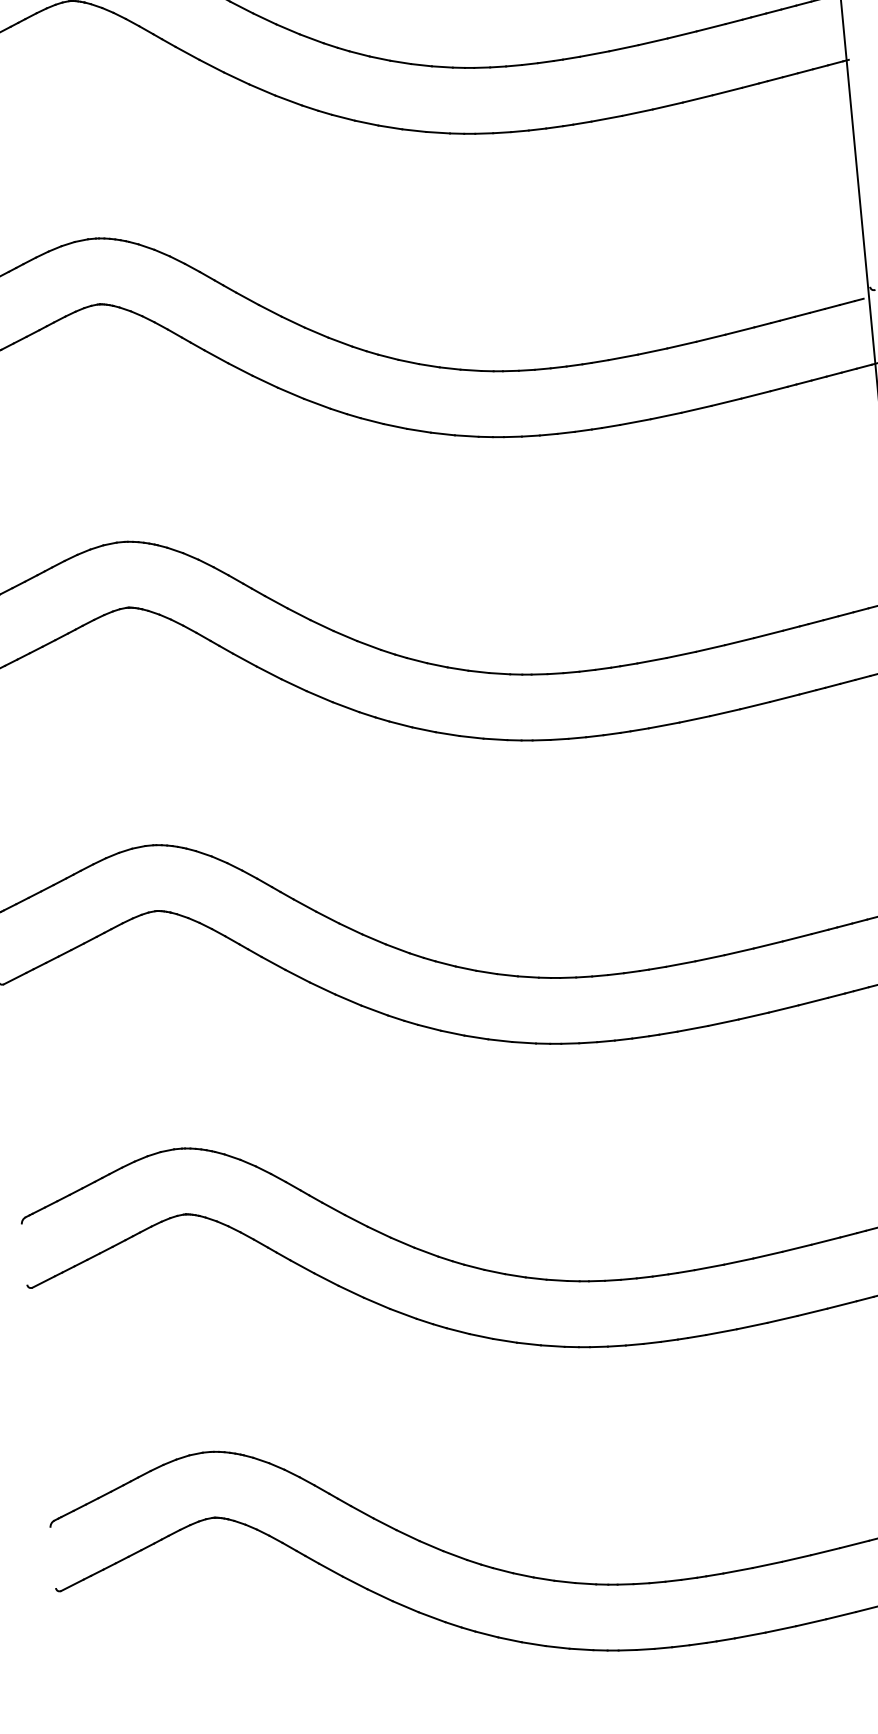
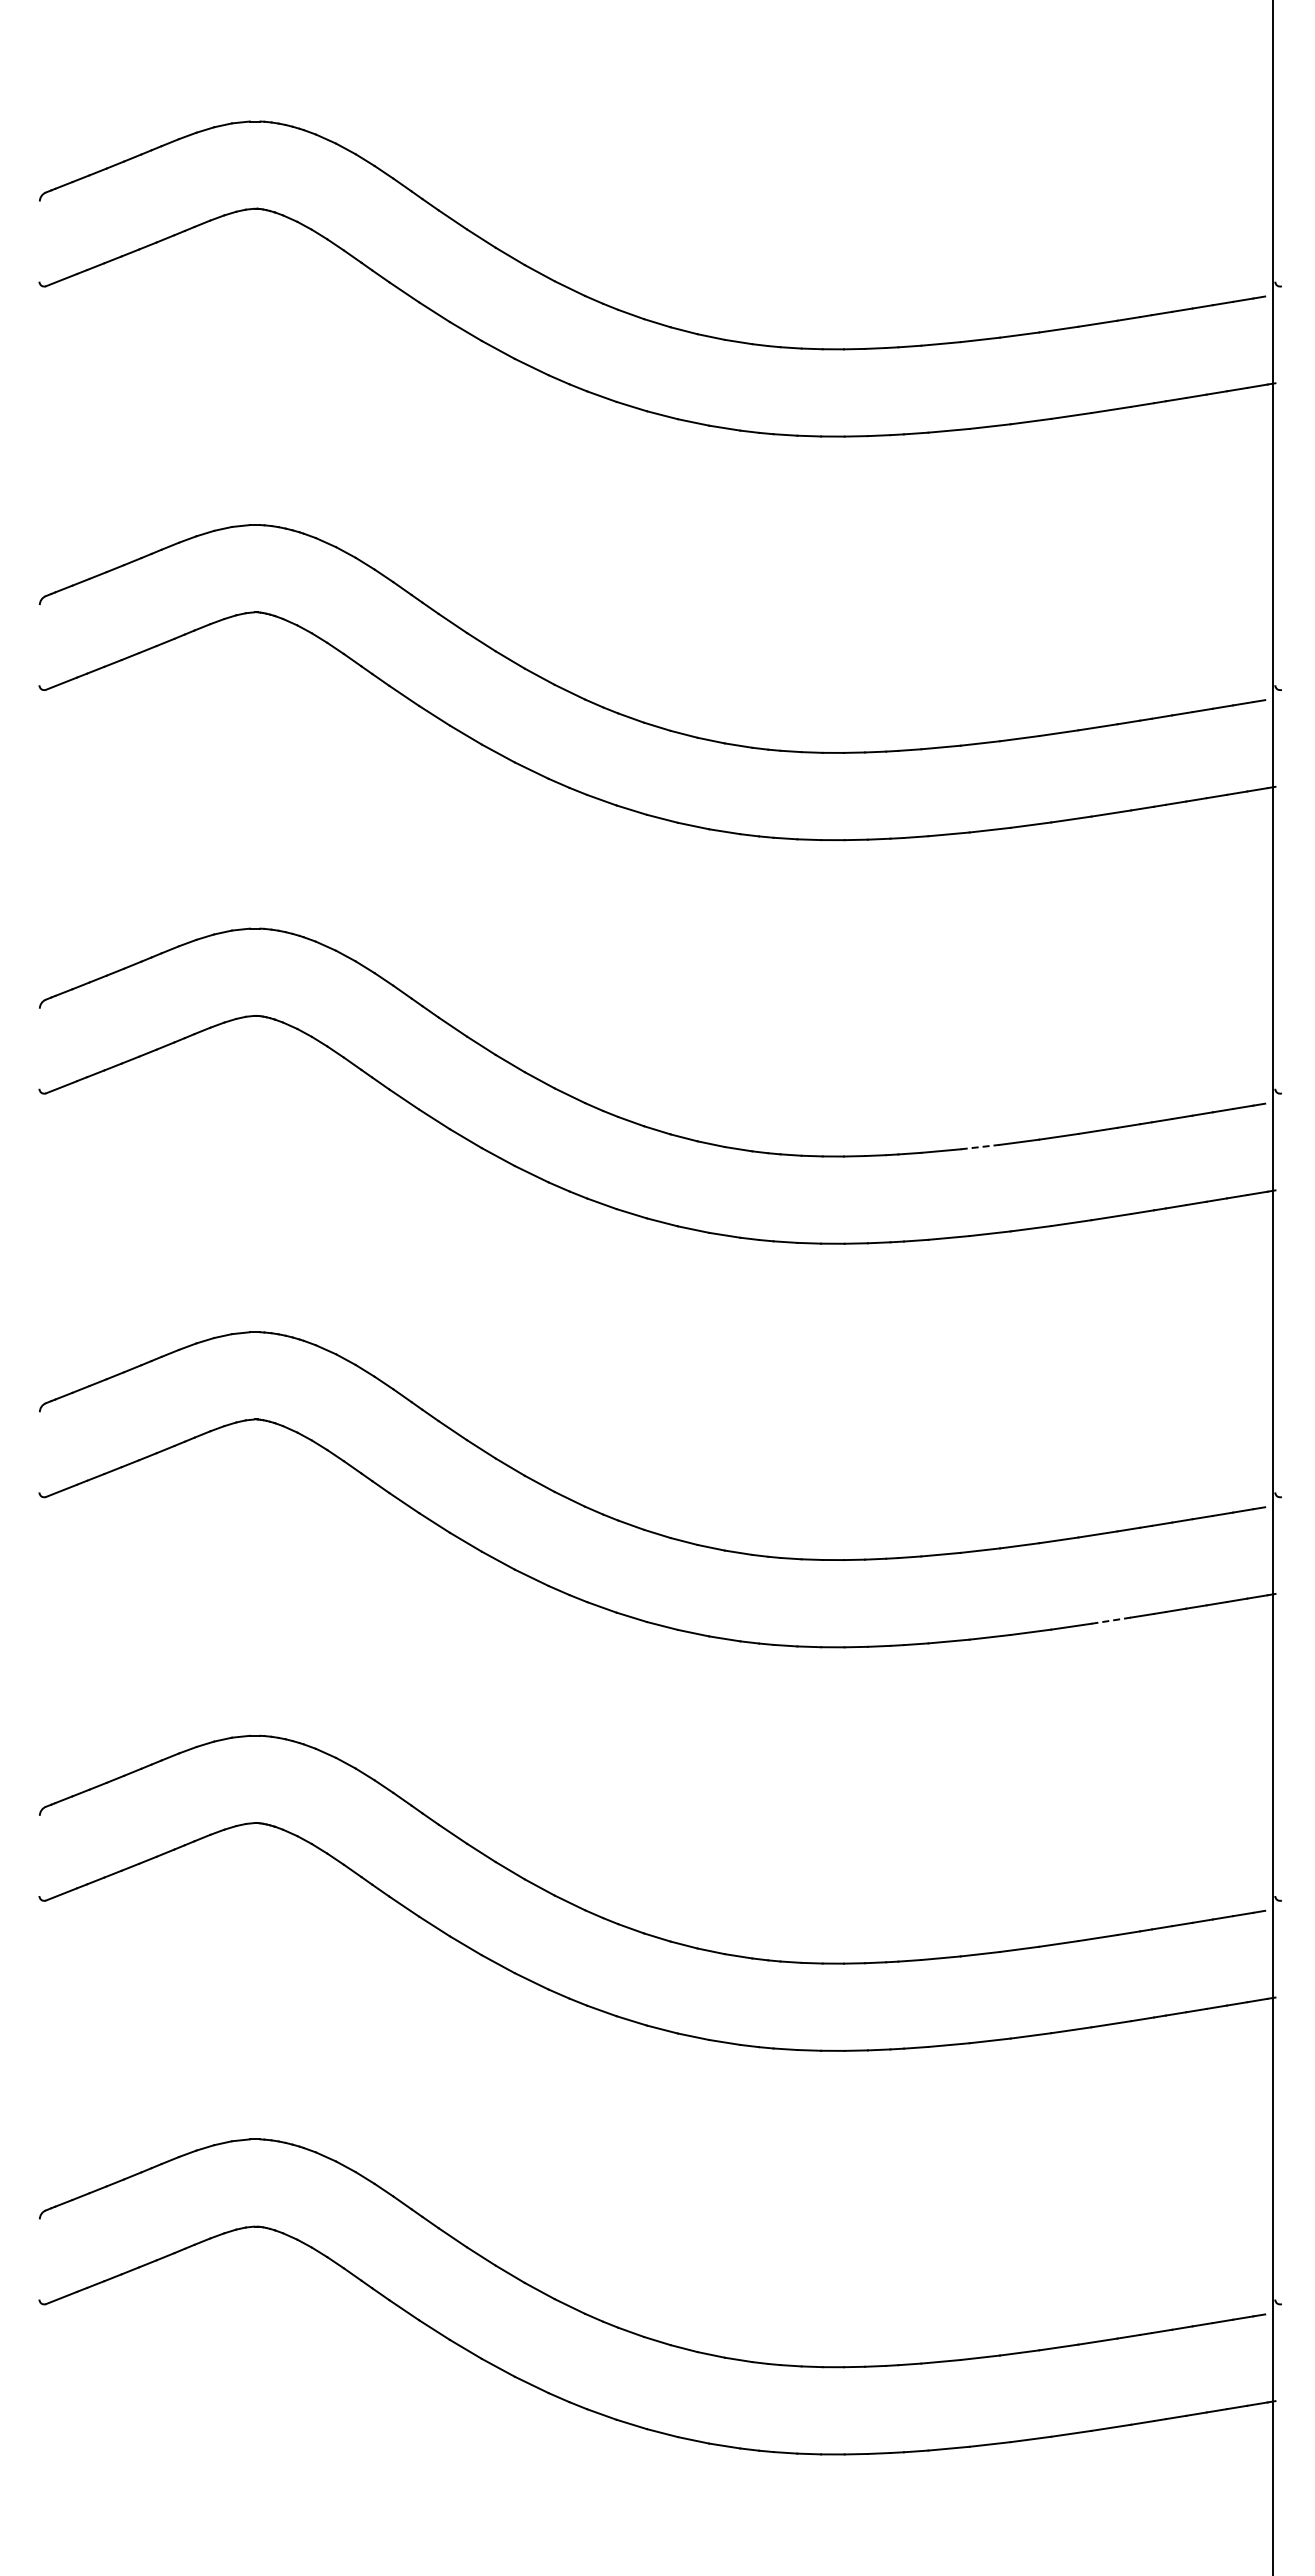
line: (681, 655) -> (980, 1147), solid -> dashed
line: (813, 1001) -> (1111, 1620), solid -> dashed

